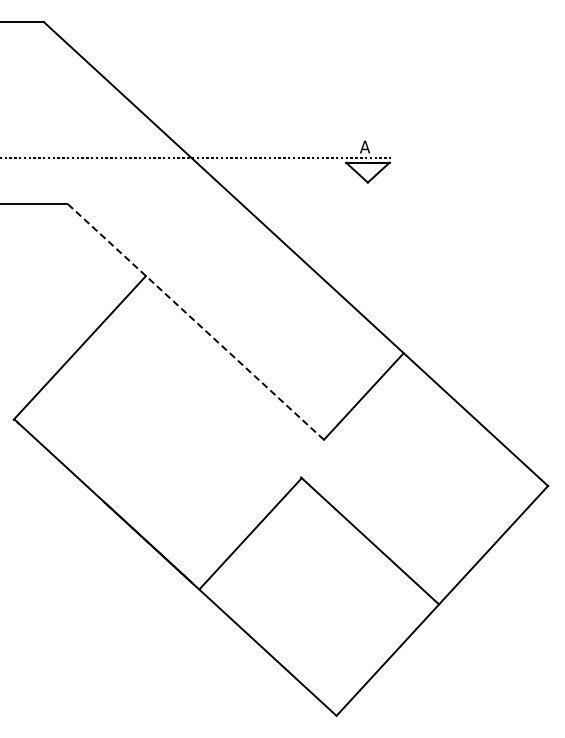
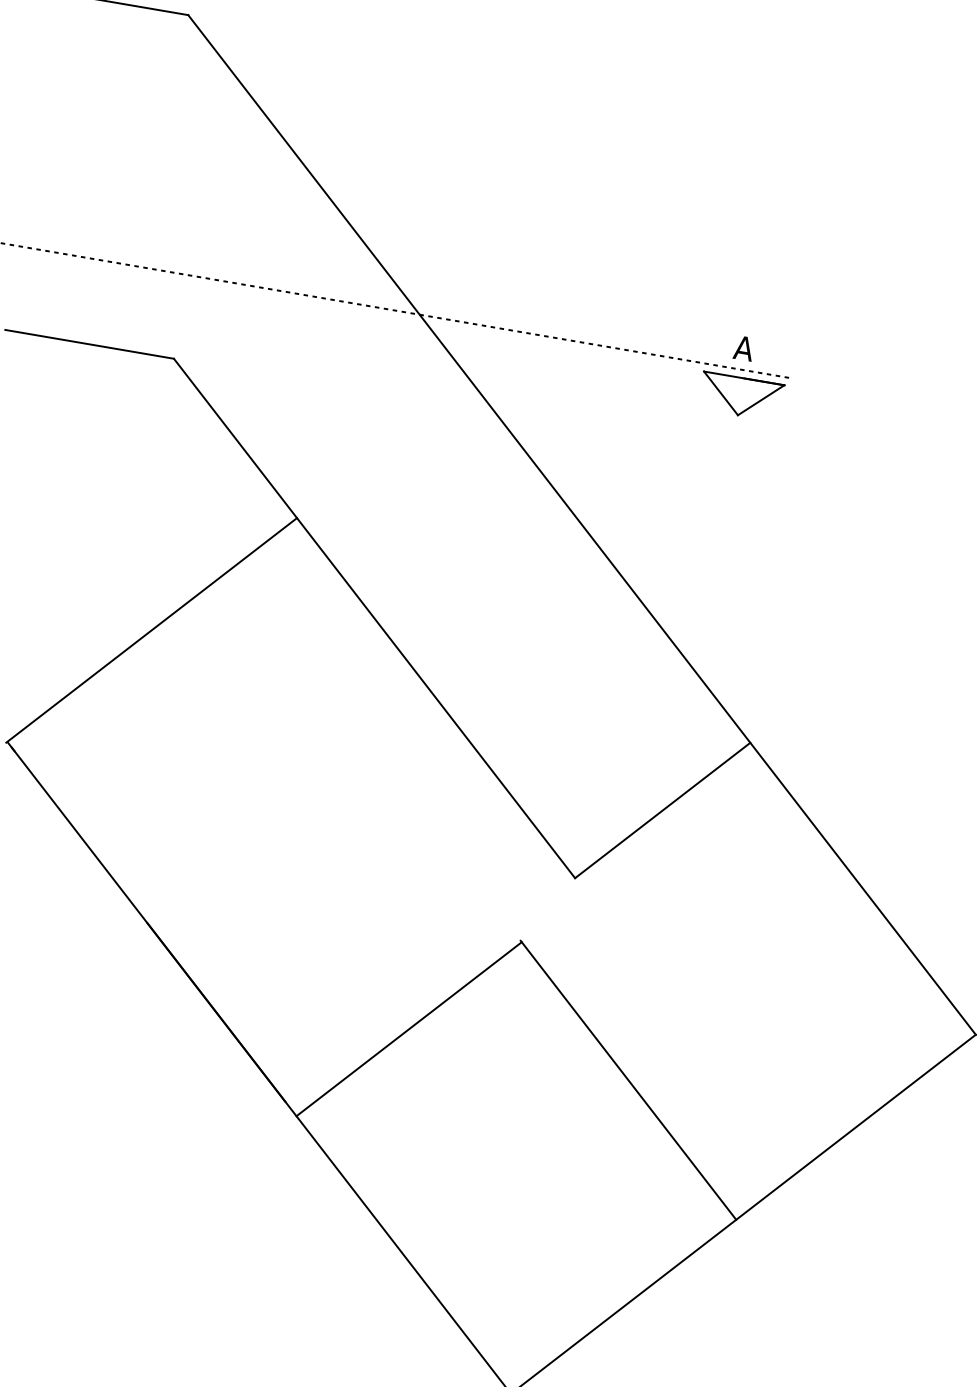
line: (195, 321) -> (374, 618), dashed -> solid

